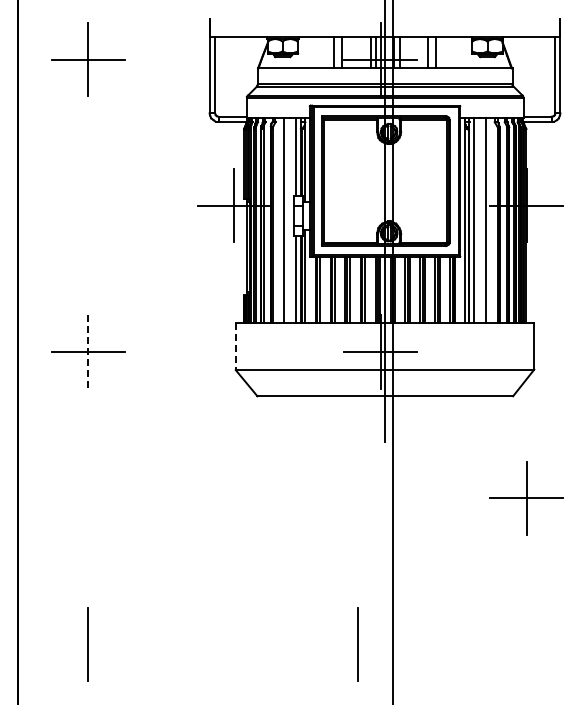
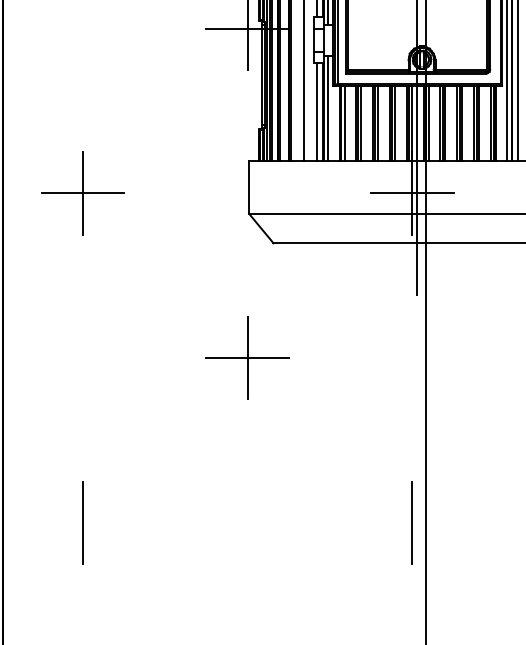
line: (235, 347) -> (248, 188), dashed -> solid
line: (88, 351) -> (83, 192), dashed -> solid
part: (234, 498) -> (247, 358), added
line: (357, 644) -> (412, 523), moved

